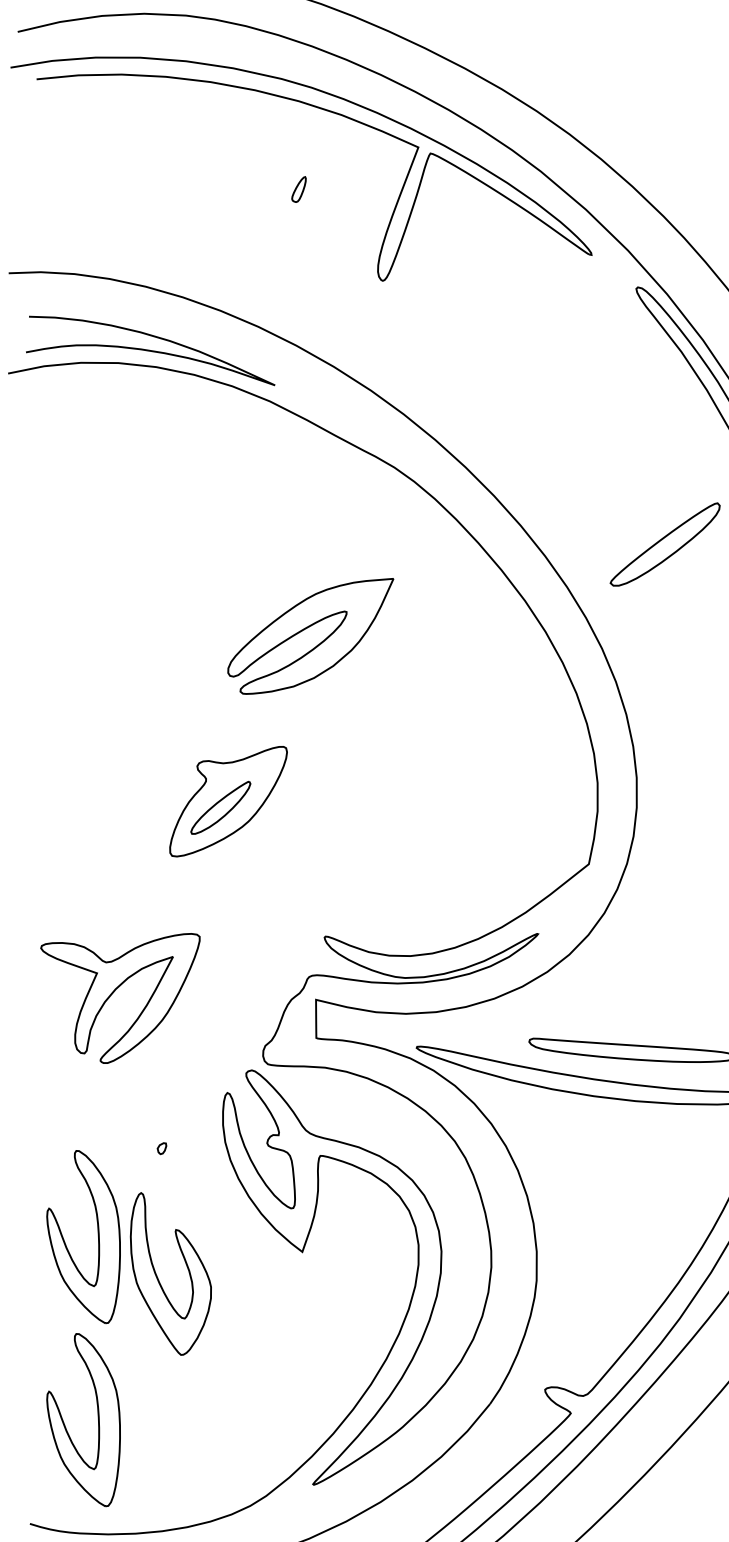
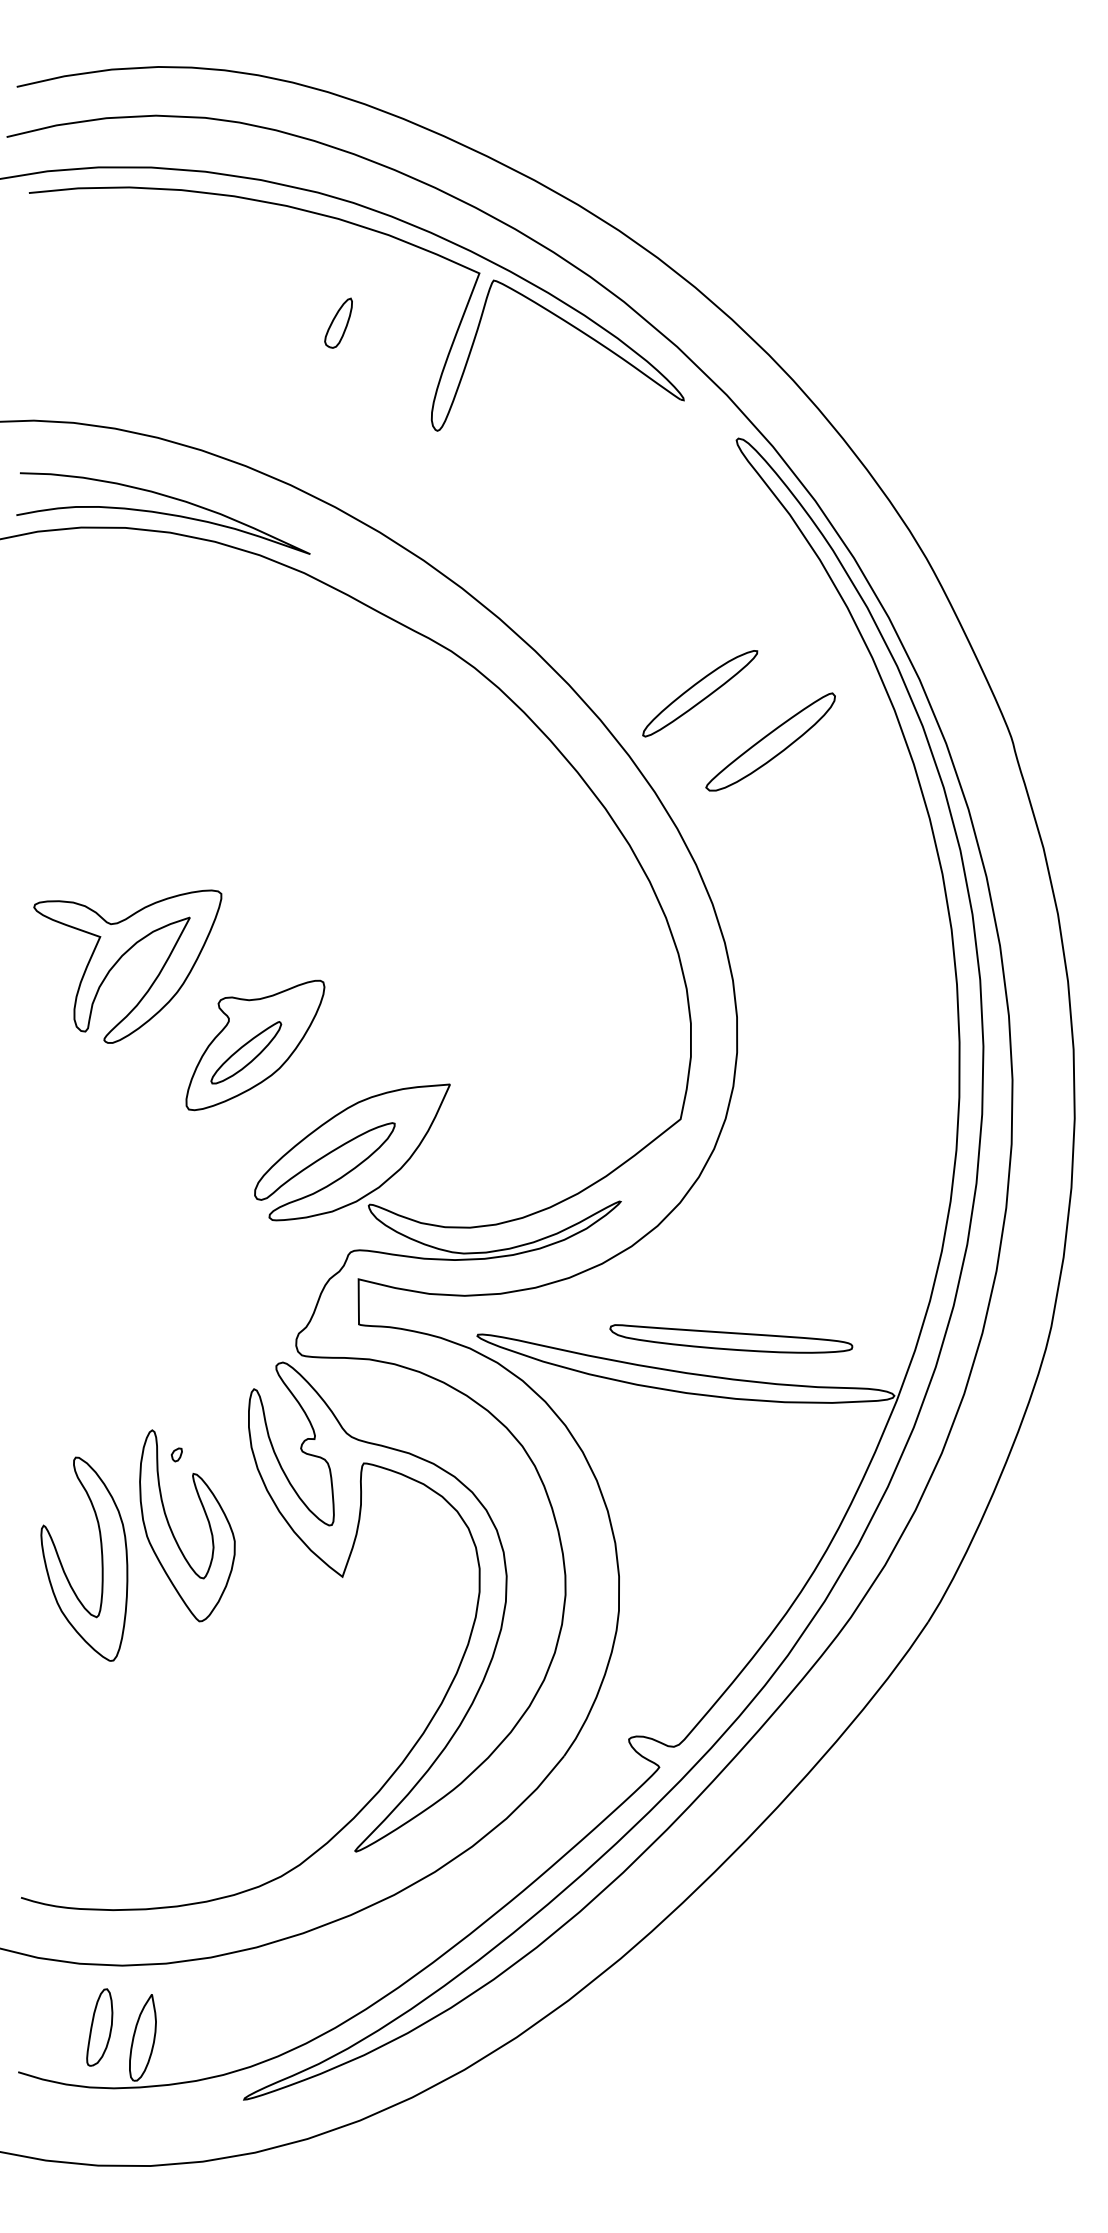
part: (298, 189) -> (338, 322), size x1.67
part: (605, 503) -> (700, 693), added
part: (305, 629) -> (346, 1144), moved
part: (114, 992) -> (120, 959), moved
part: (159, 1279) -> (173, 1532), moved
part: (98, 1419) -> (101, 1774), removed

